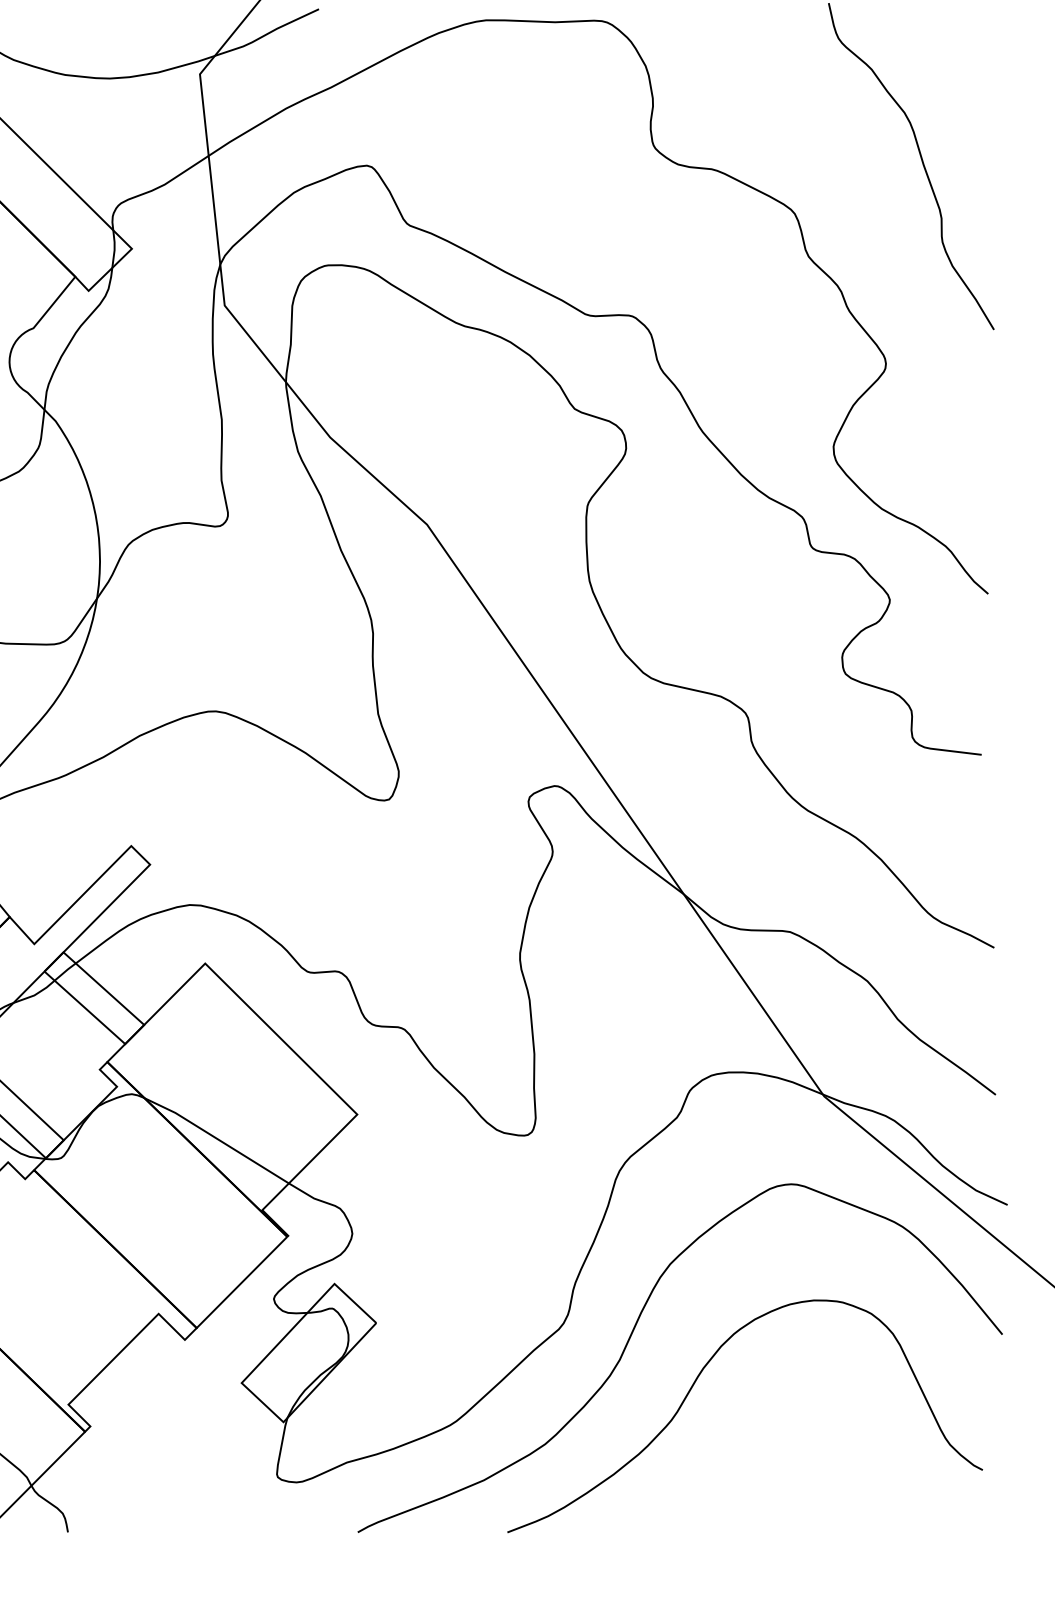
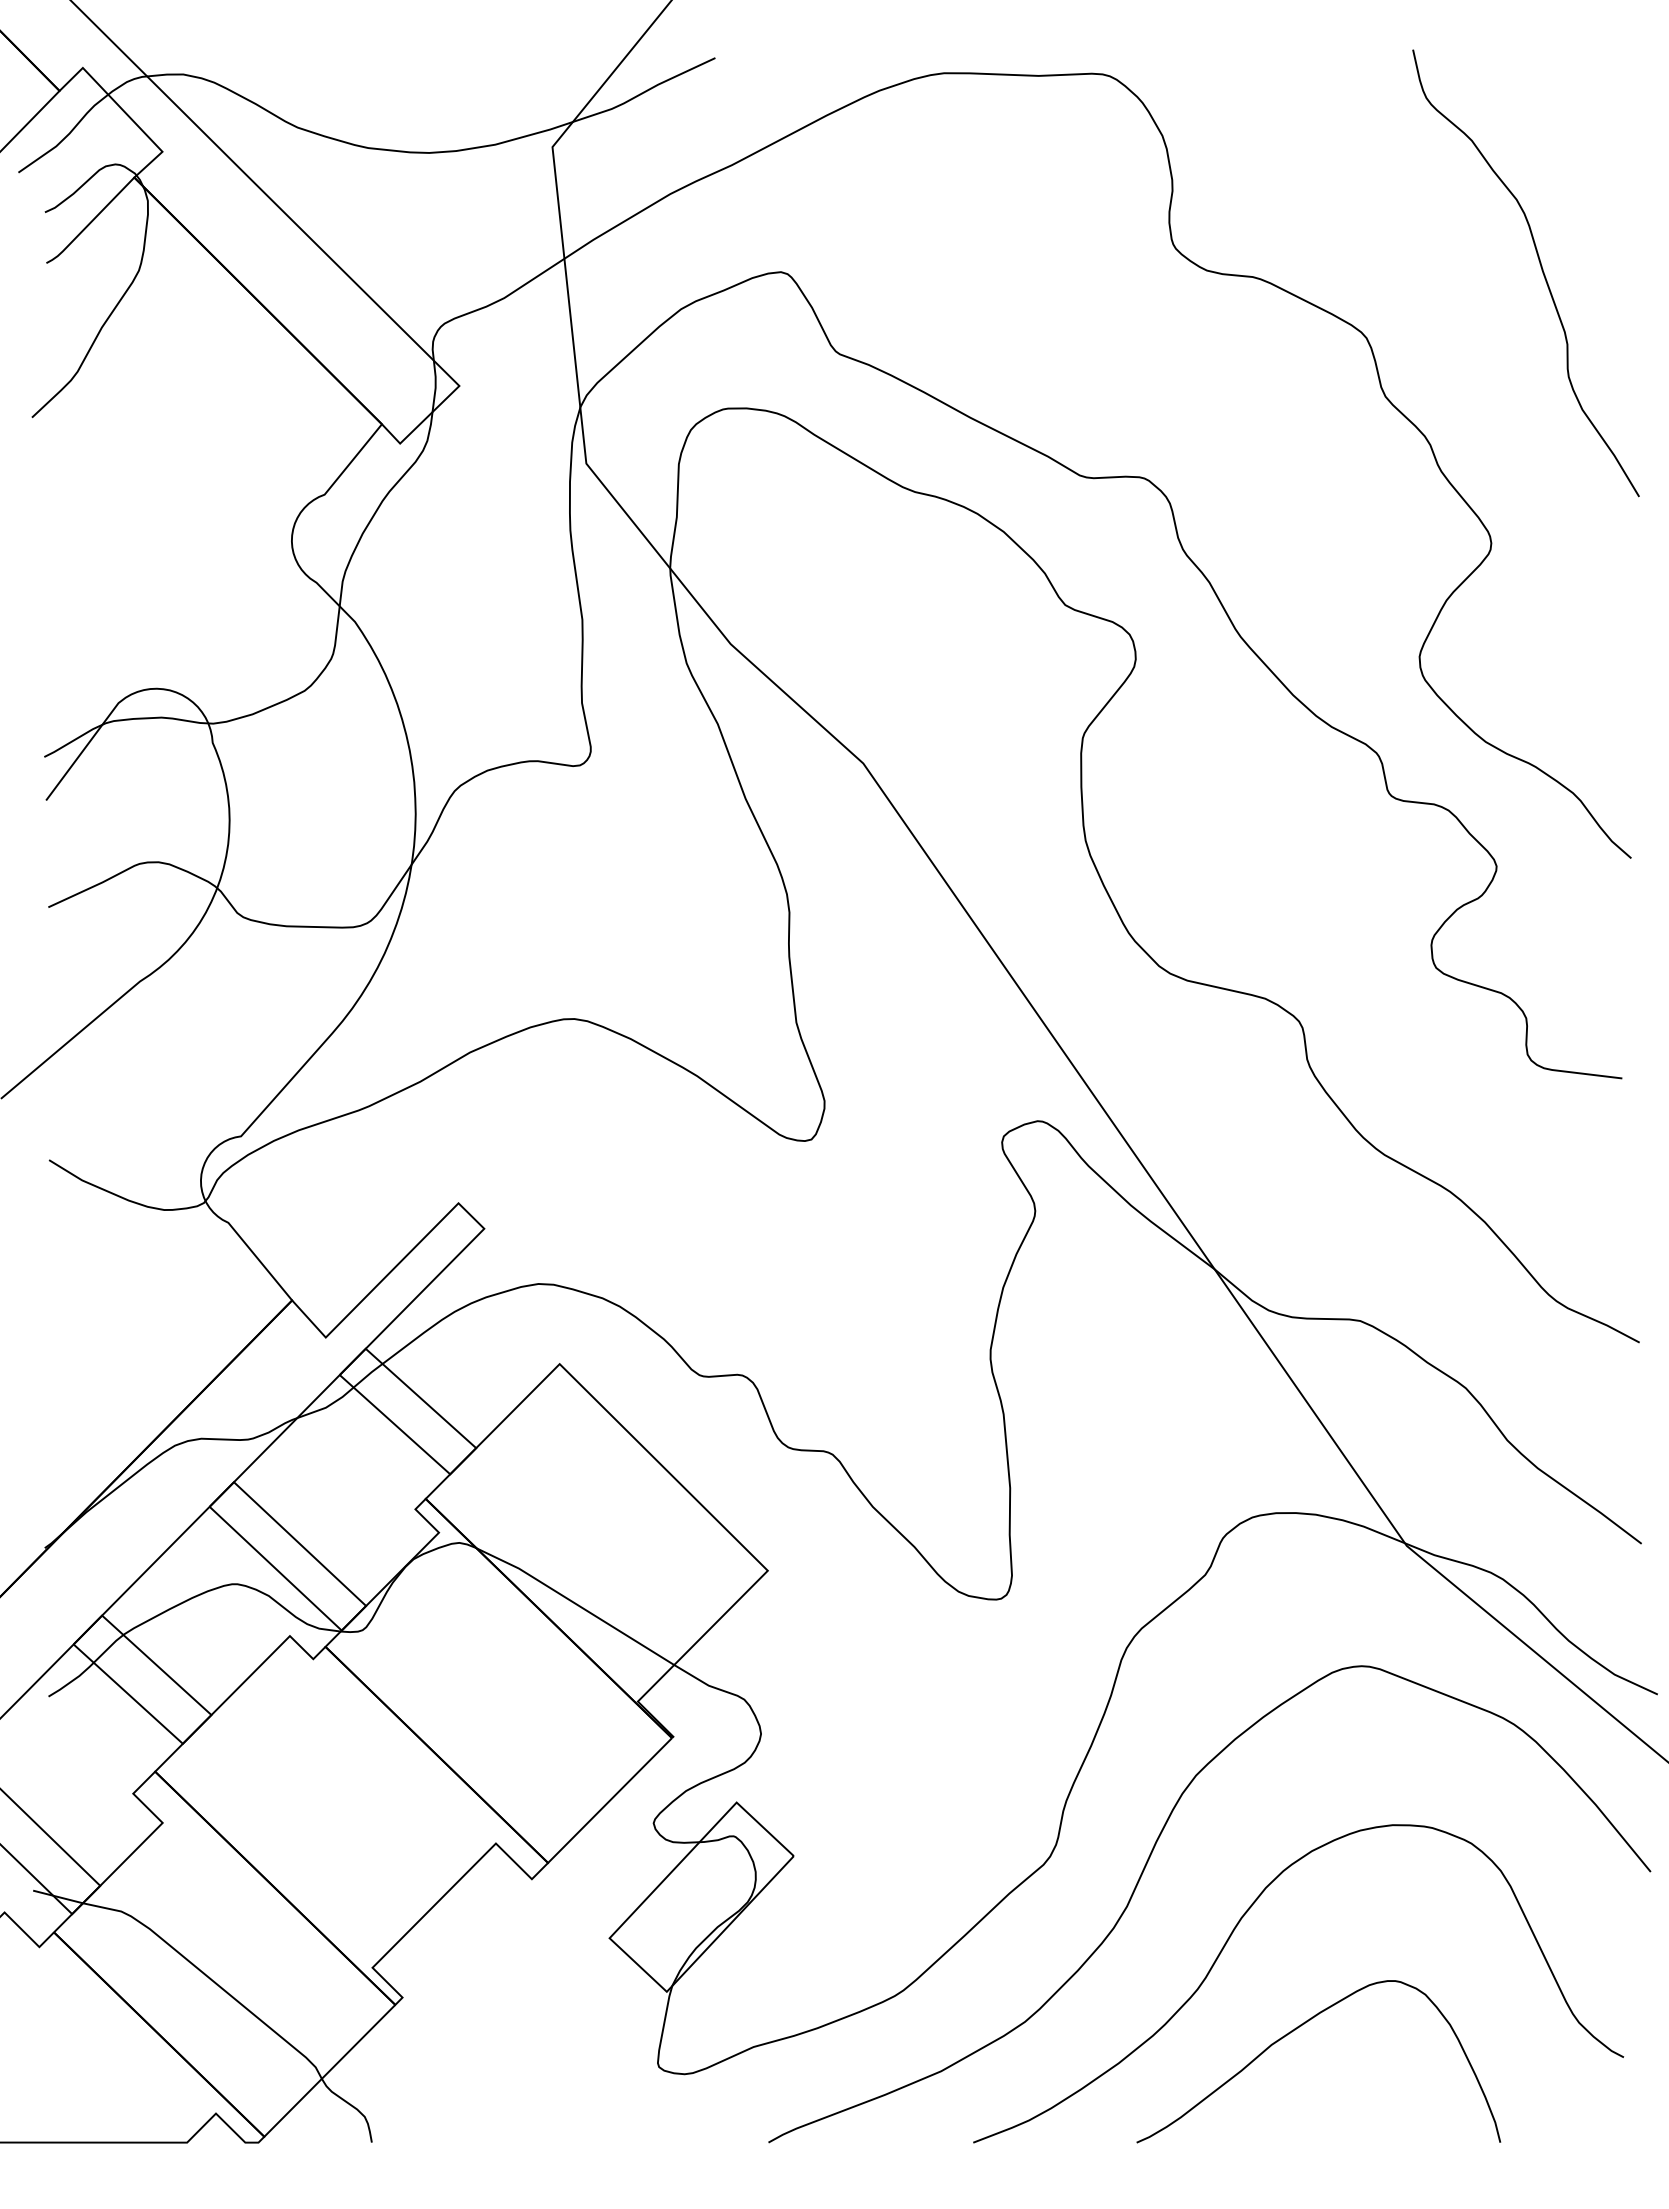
curve: (745, 1449) -> (1298, 2028), added

